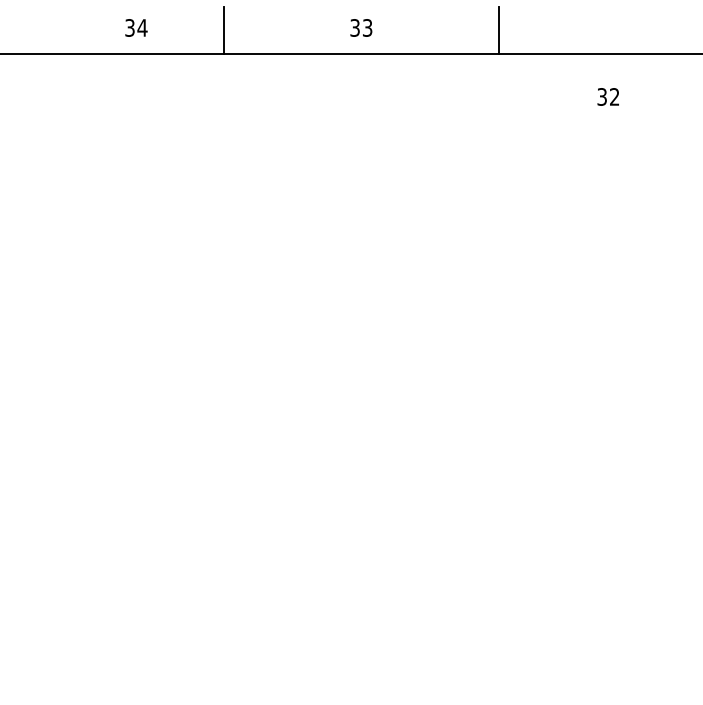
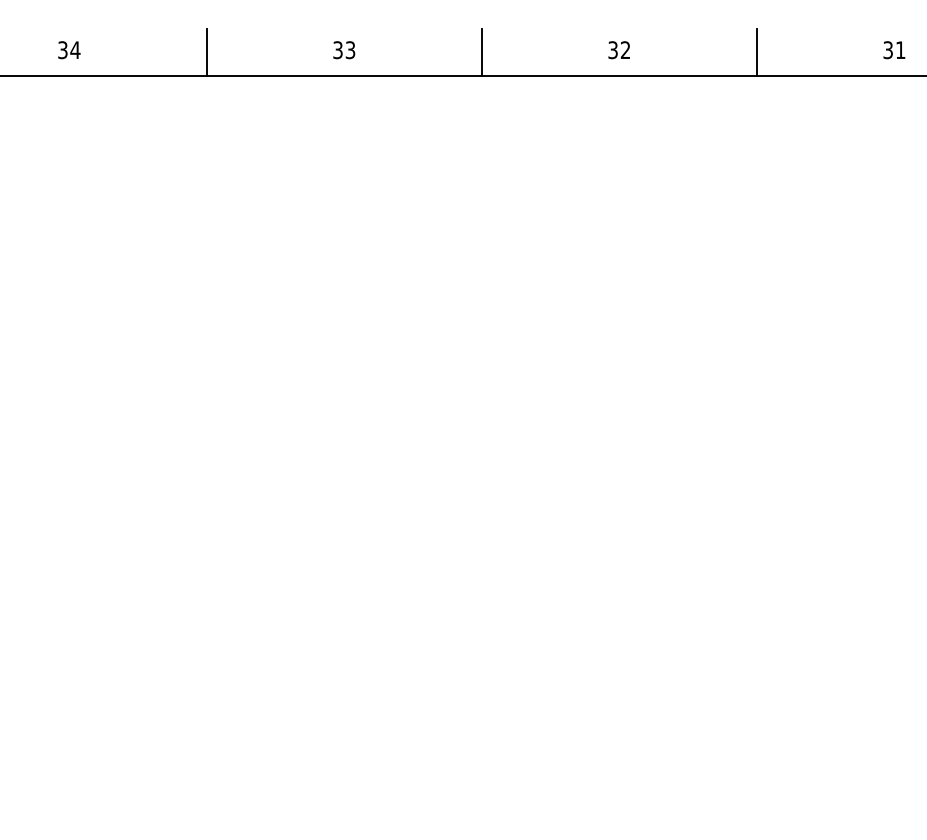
text: (136, 28) -> (69, 50), moved
text: (607, 97) -> (618, 50), moved

